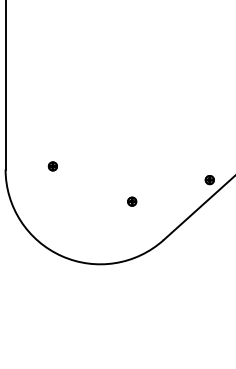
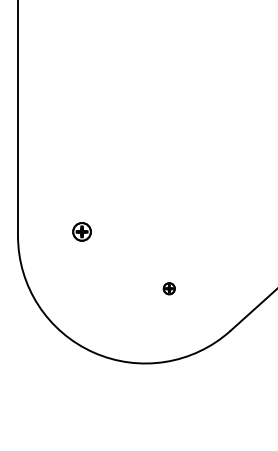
part: (52, 166) -> (81, 232), size x1.6
part: (132, 201) -> (169, 288), moved

